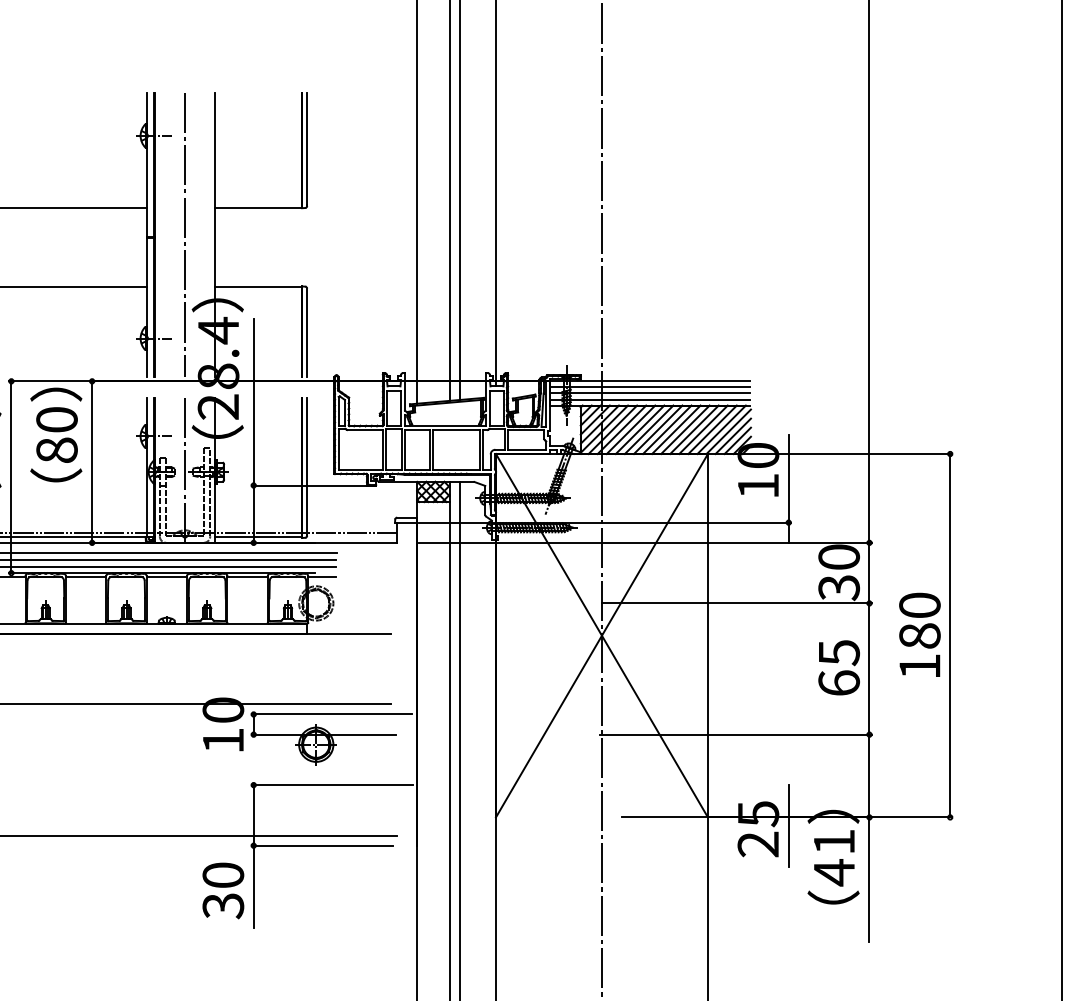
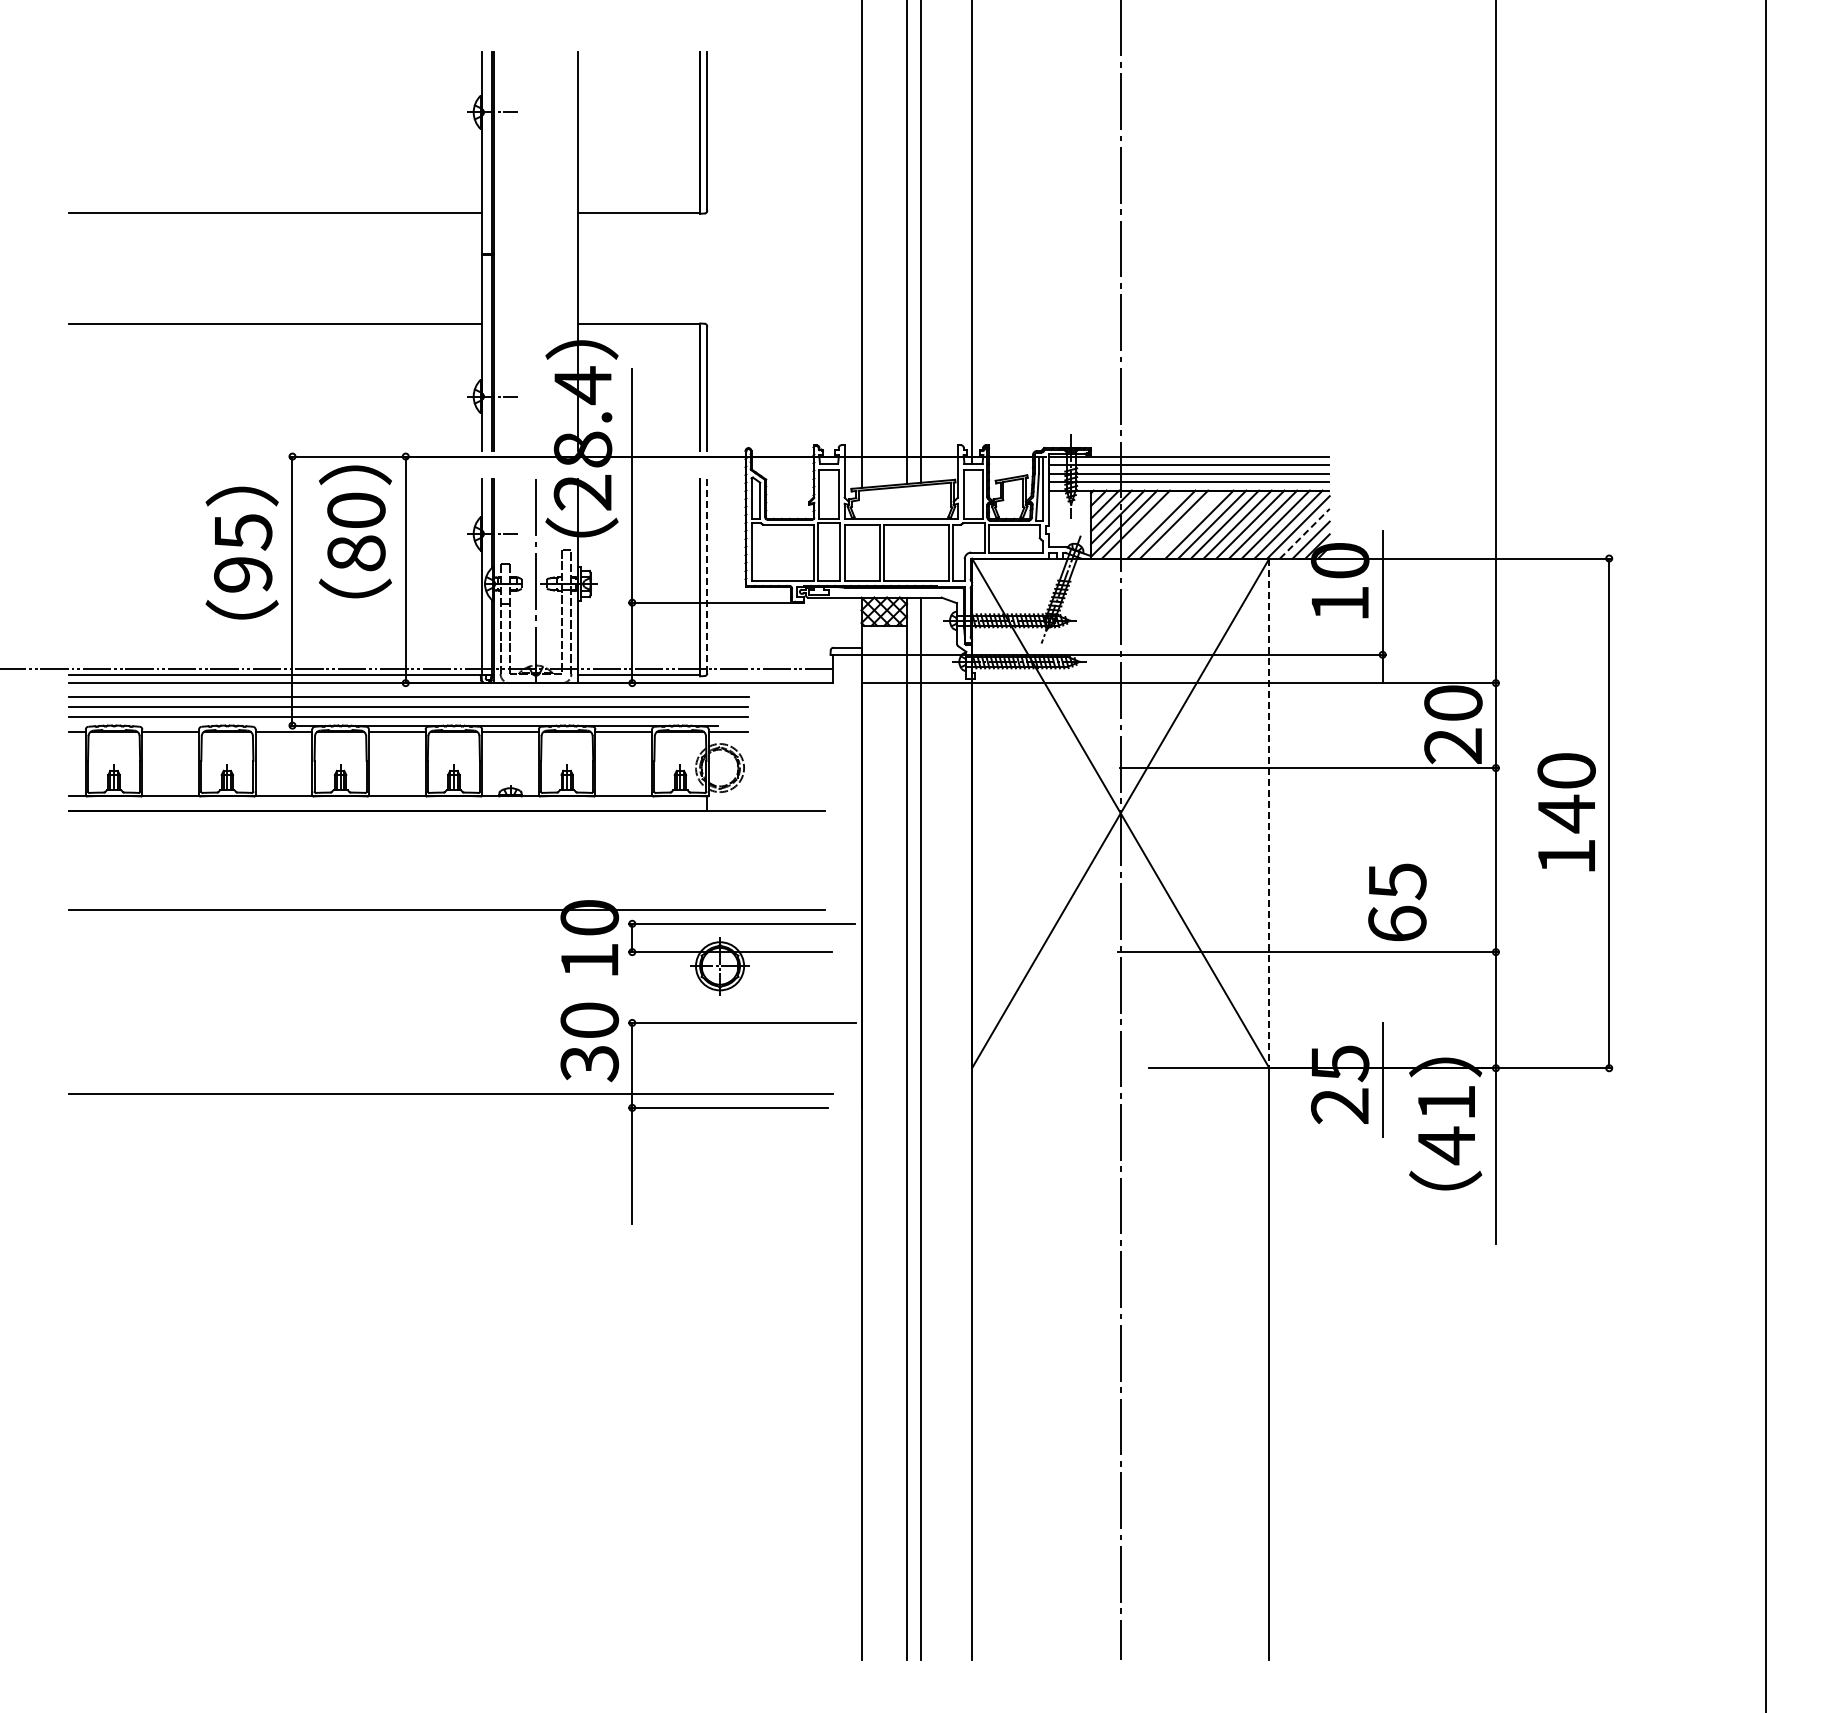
line: (185, 235) -> (536, 251), removed
line: (621, 429) -> (1148, 524), removed
line: (648, 429) -> (1186, 524), removed
line: (733, 436) -> (1305, 533), solid -> dashed
line: (307, 466) -> (707, 575), solid -> dashed
text: (839, 588) -> (1453, 746), 30 -> 20
line: (708, 635) -> (1269, 813), solid -> dashed
text: (919, 635) -> (1566, 813), 180 -> 140
text: (839, 667) -> (1397, 901), moved
text: (223, 891) -> (589, 1042), moved

